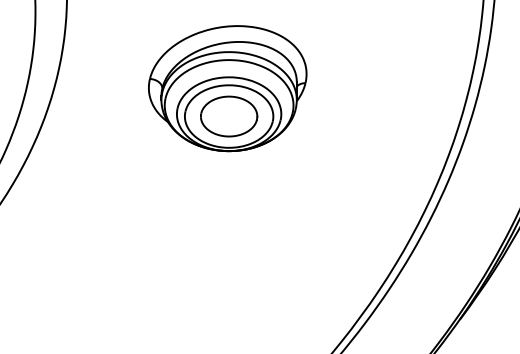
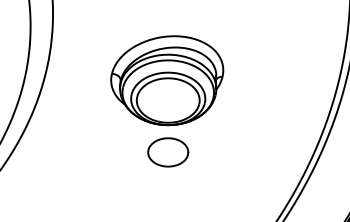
part: (229, 116) -> (168, 152), moved

